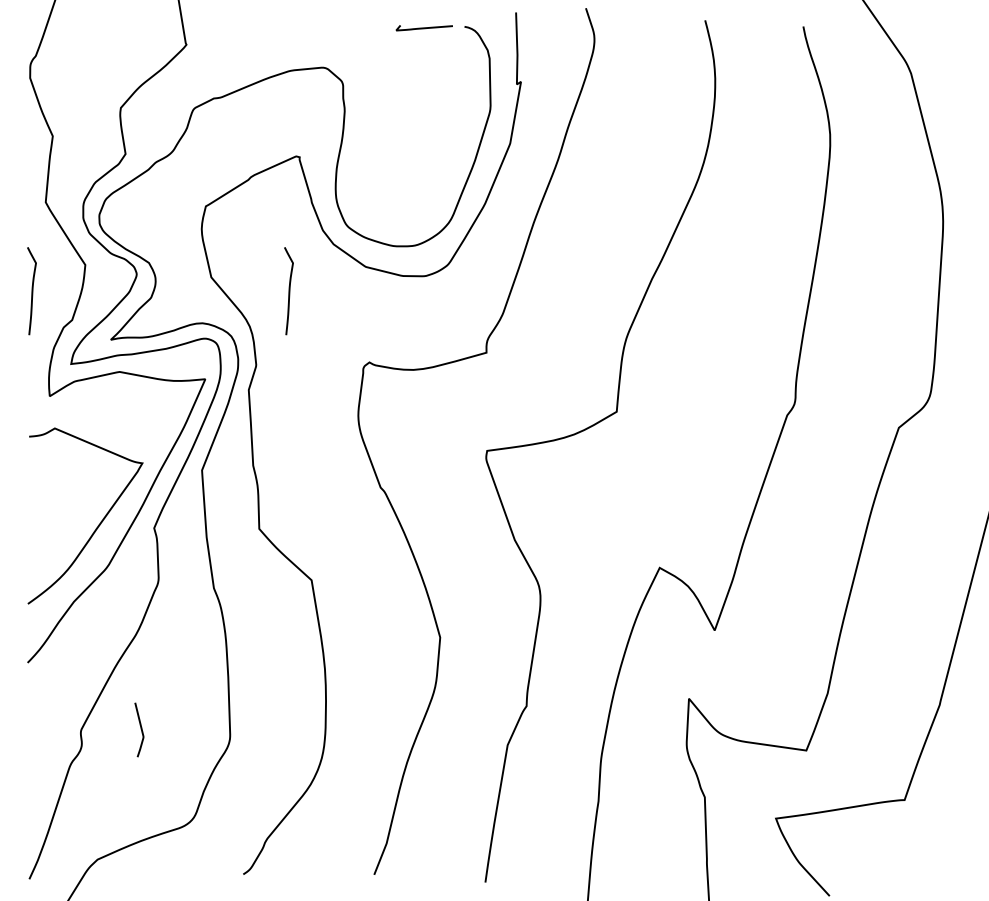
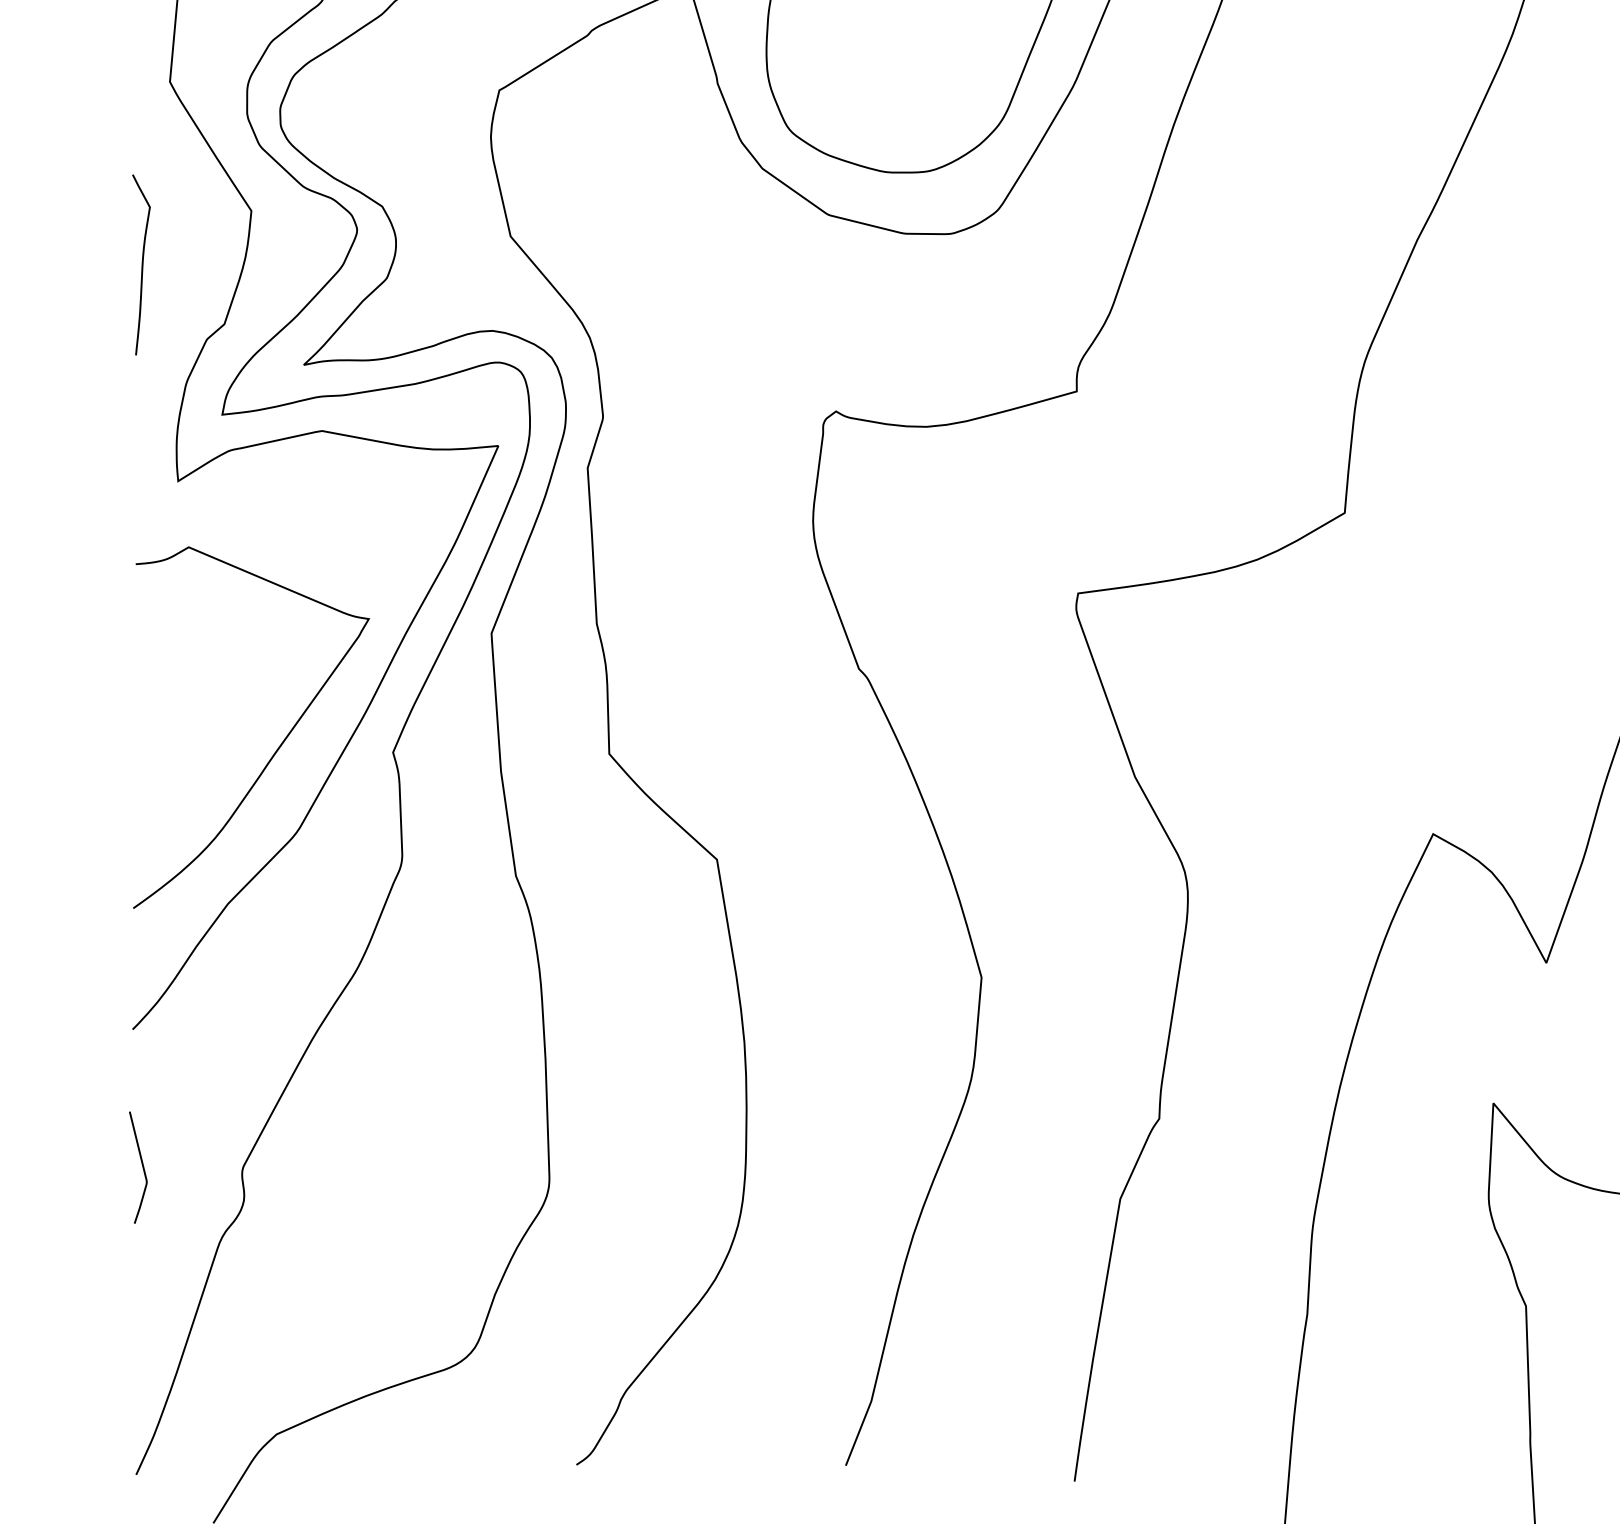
curve: (288, 291) -> (669, 265), removed
curve: (140, 729) -> (140, 1166), moved

